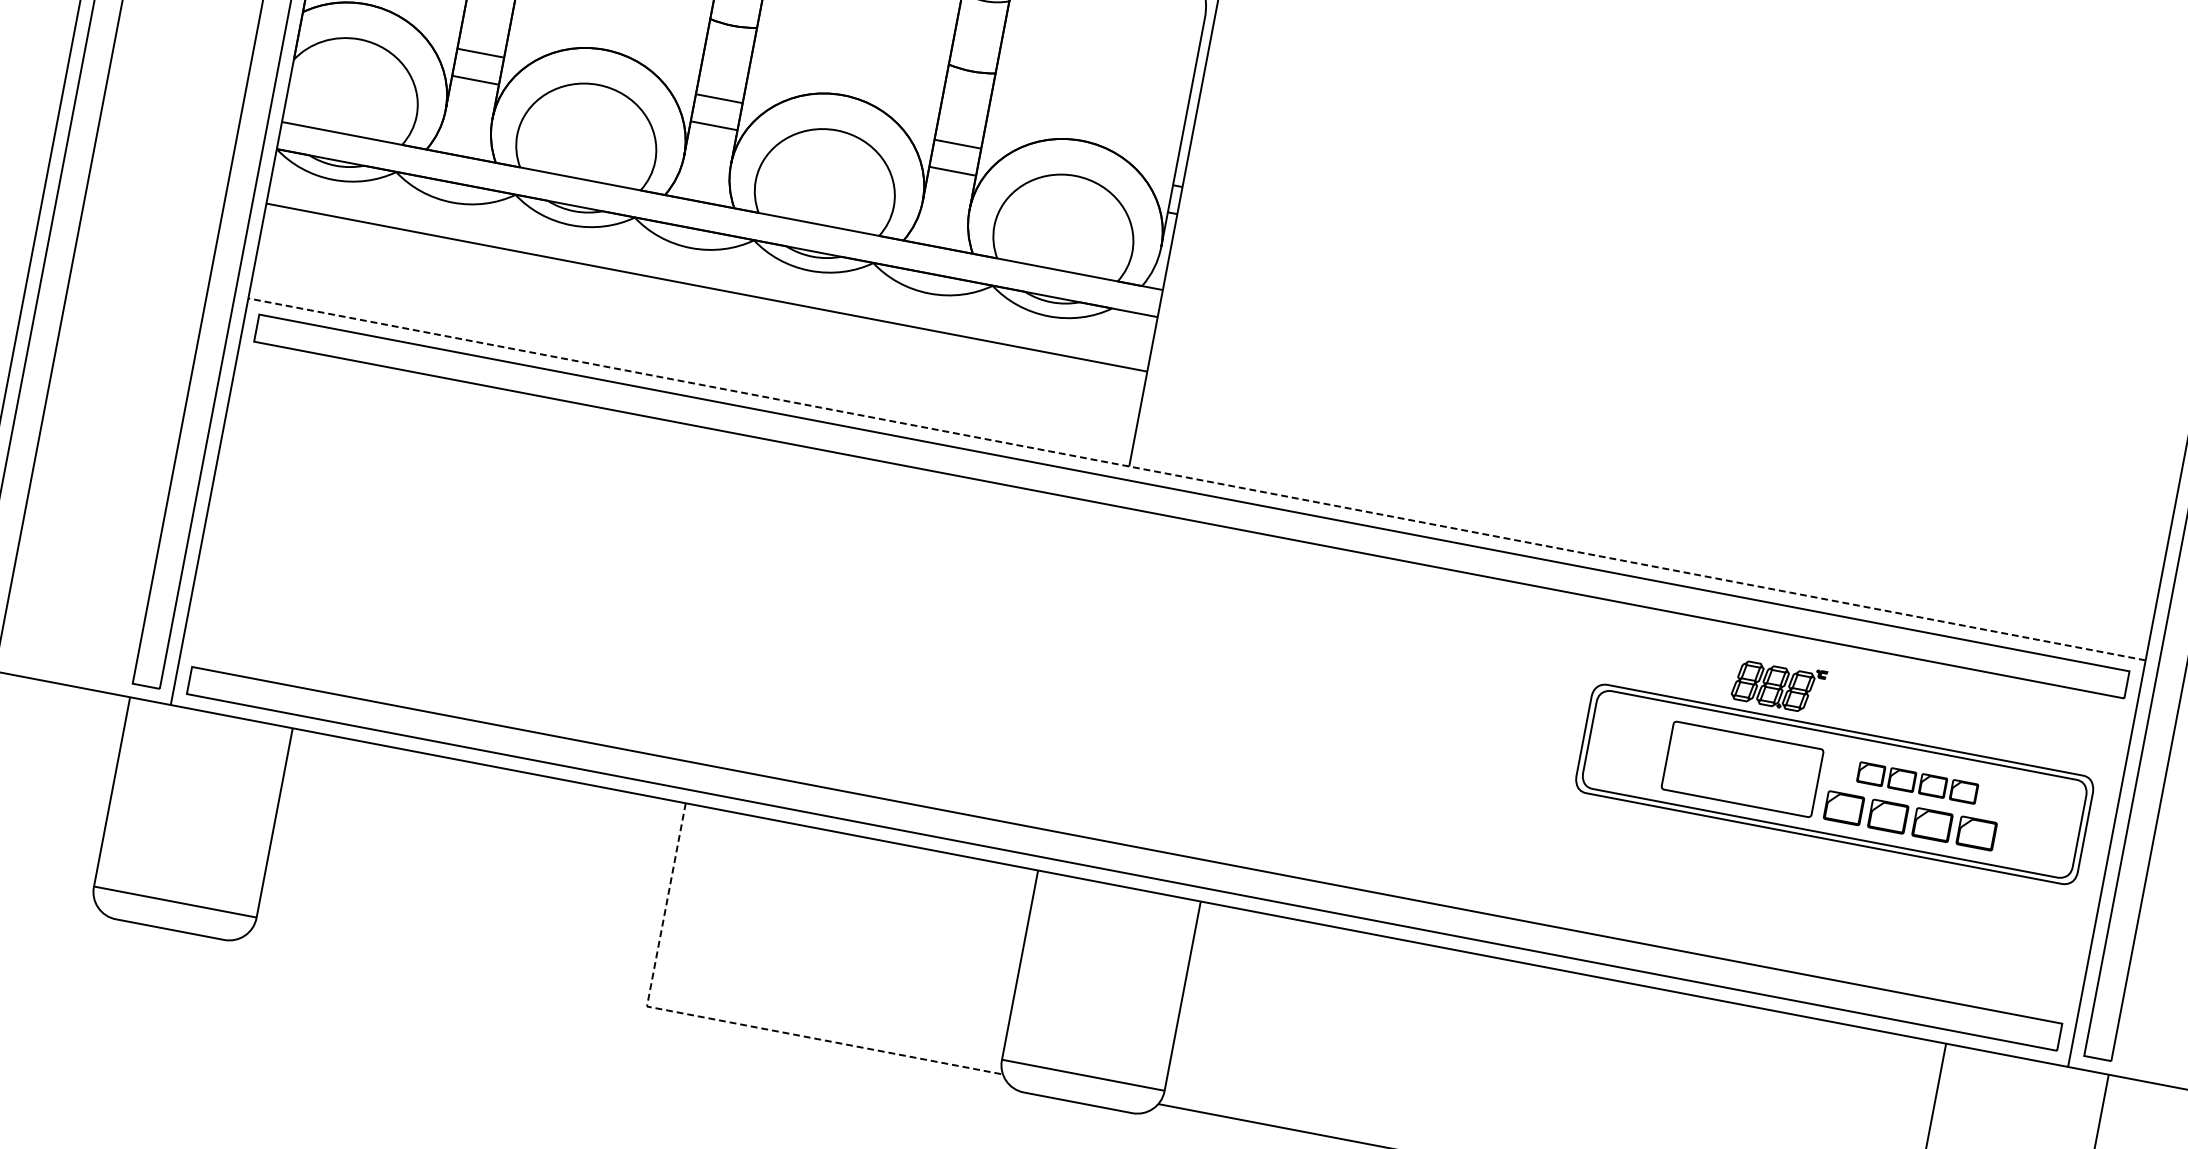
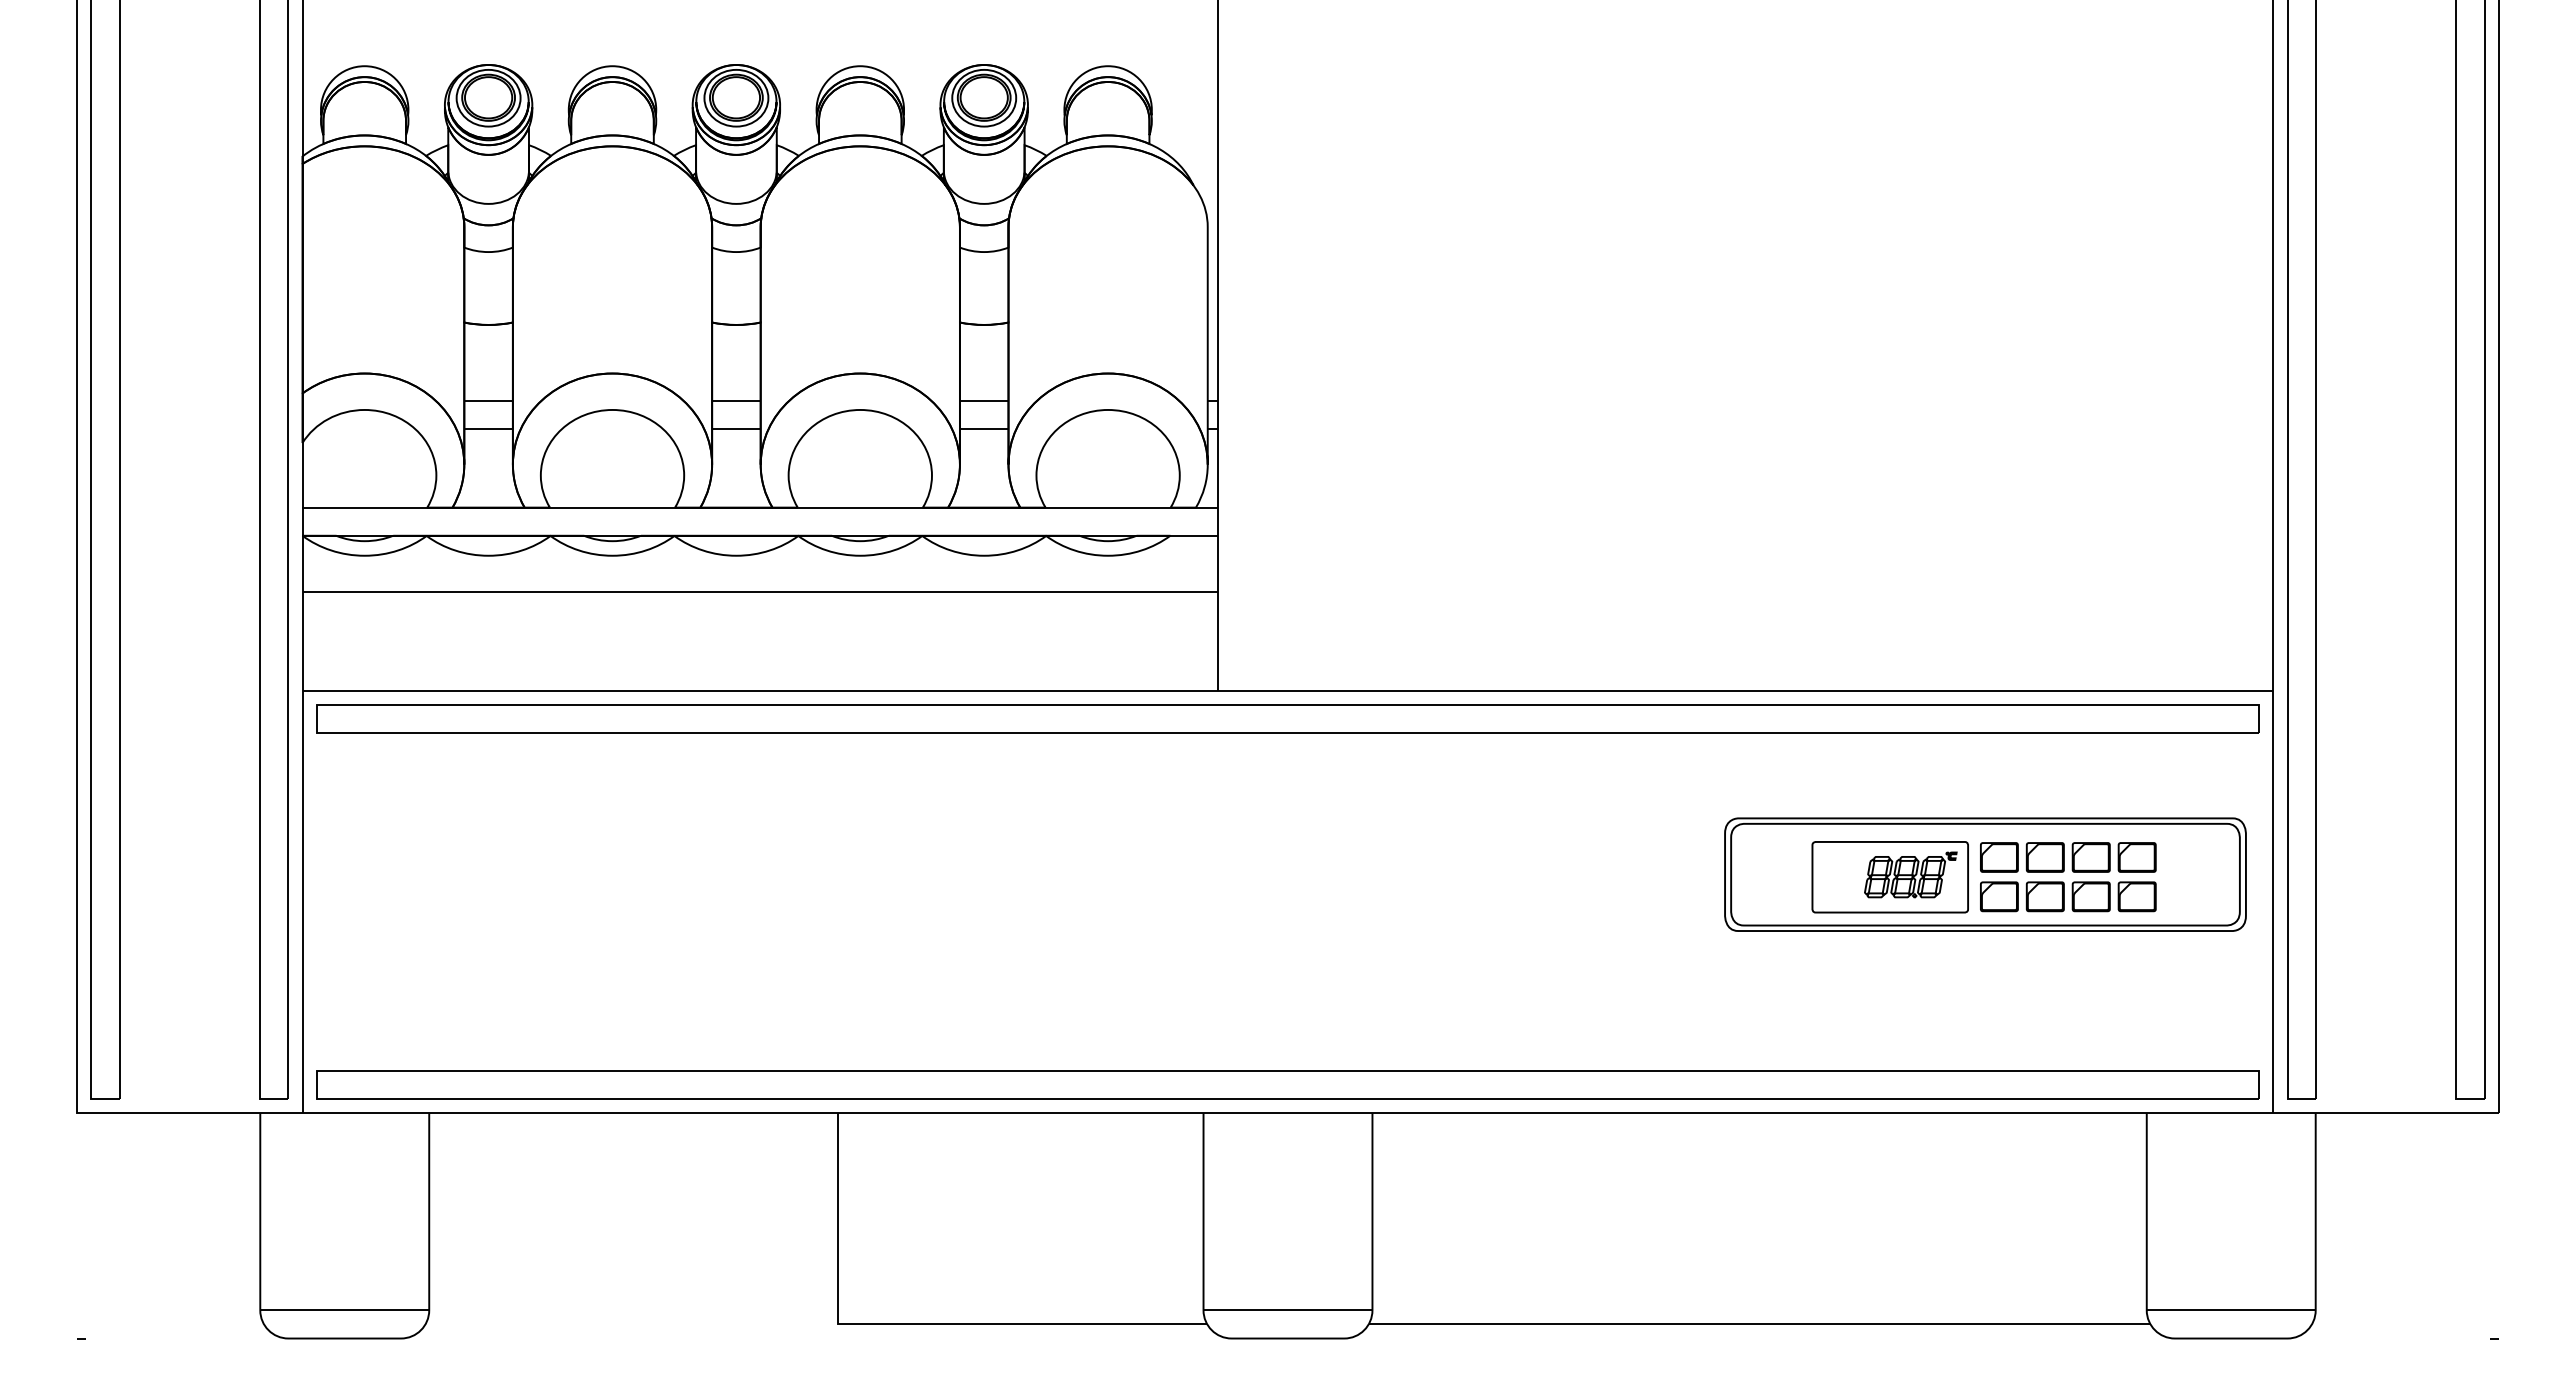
line: (1196, 478) -> (1287, 690), dashed -> solid
part: (1778, 684) -> (1910, 874), moved
part: (1917, 783) -> (2068, 857), size x1.43
line: (723, 1021) -> (916, 1324), dashed -> solid

